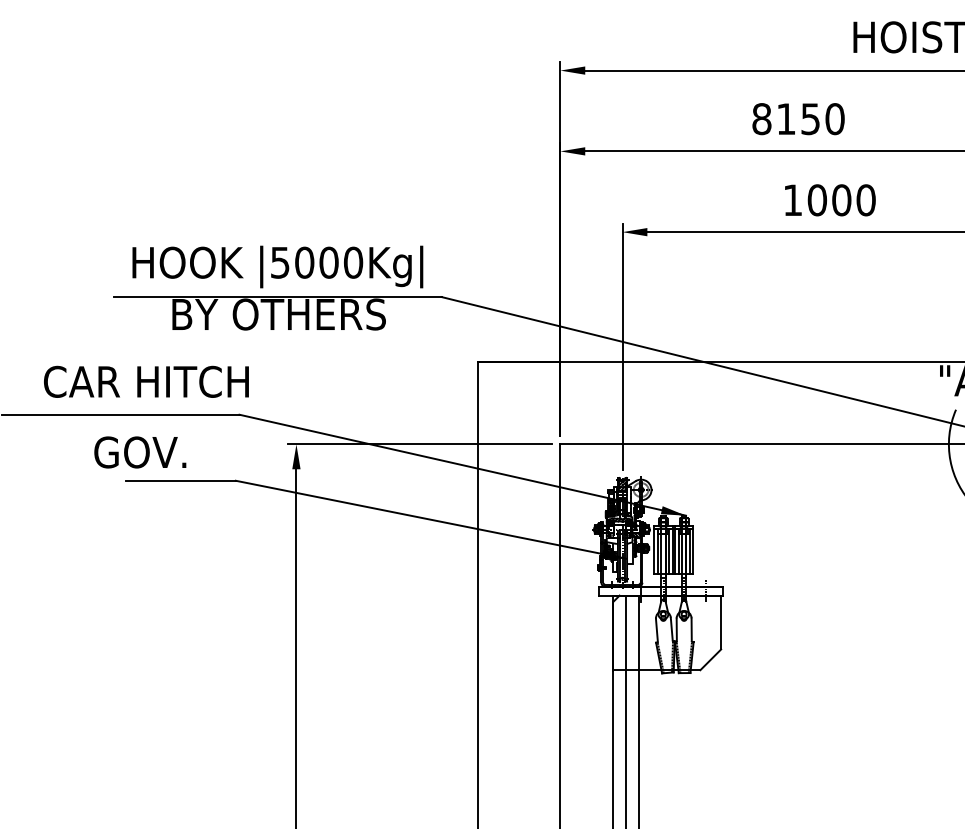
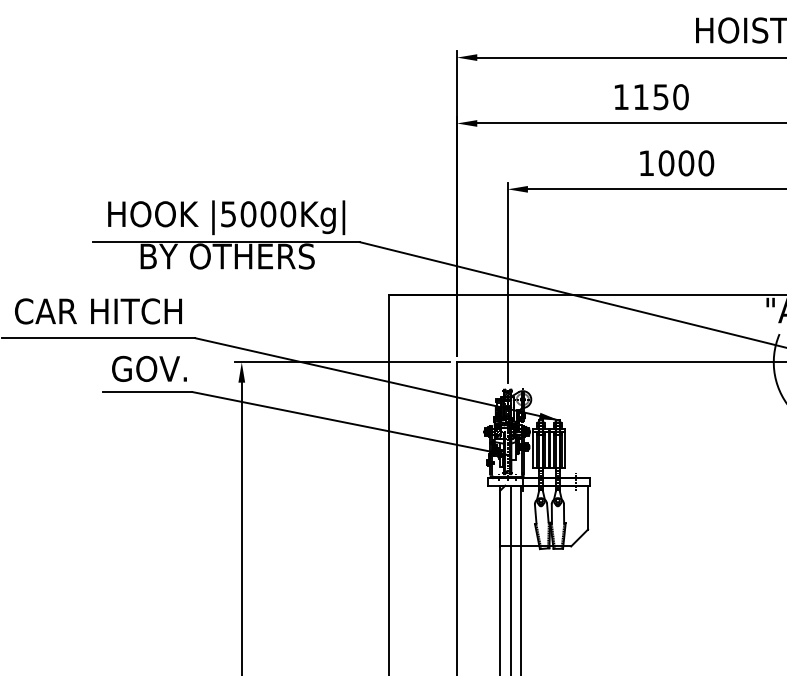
text: (762, 119) -> (621, 97), 8150 -> 1150
text: (146, 381) -> (98, 311), moved
text: (140, 451) -> (149, 368), moved

